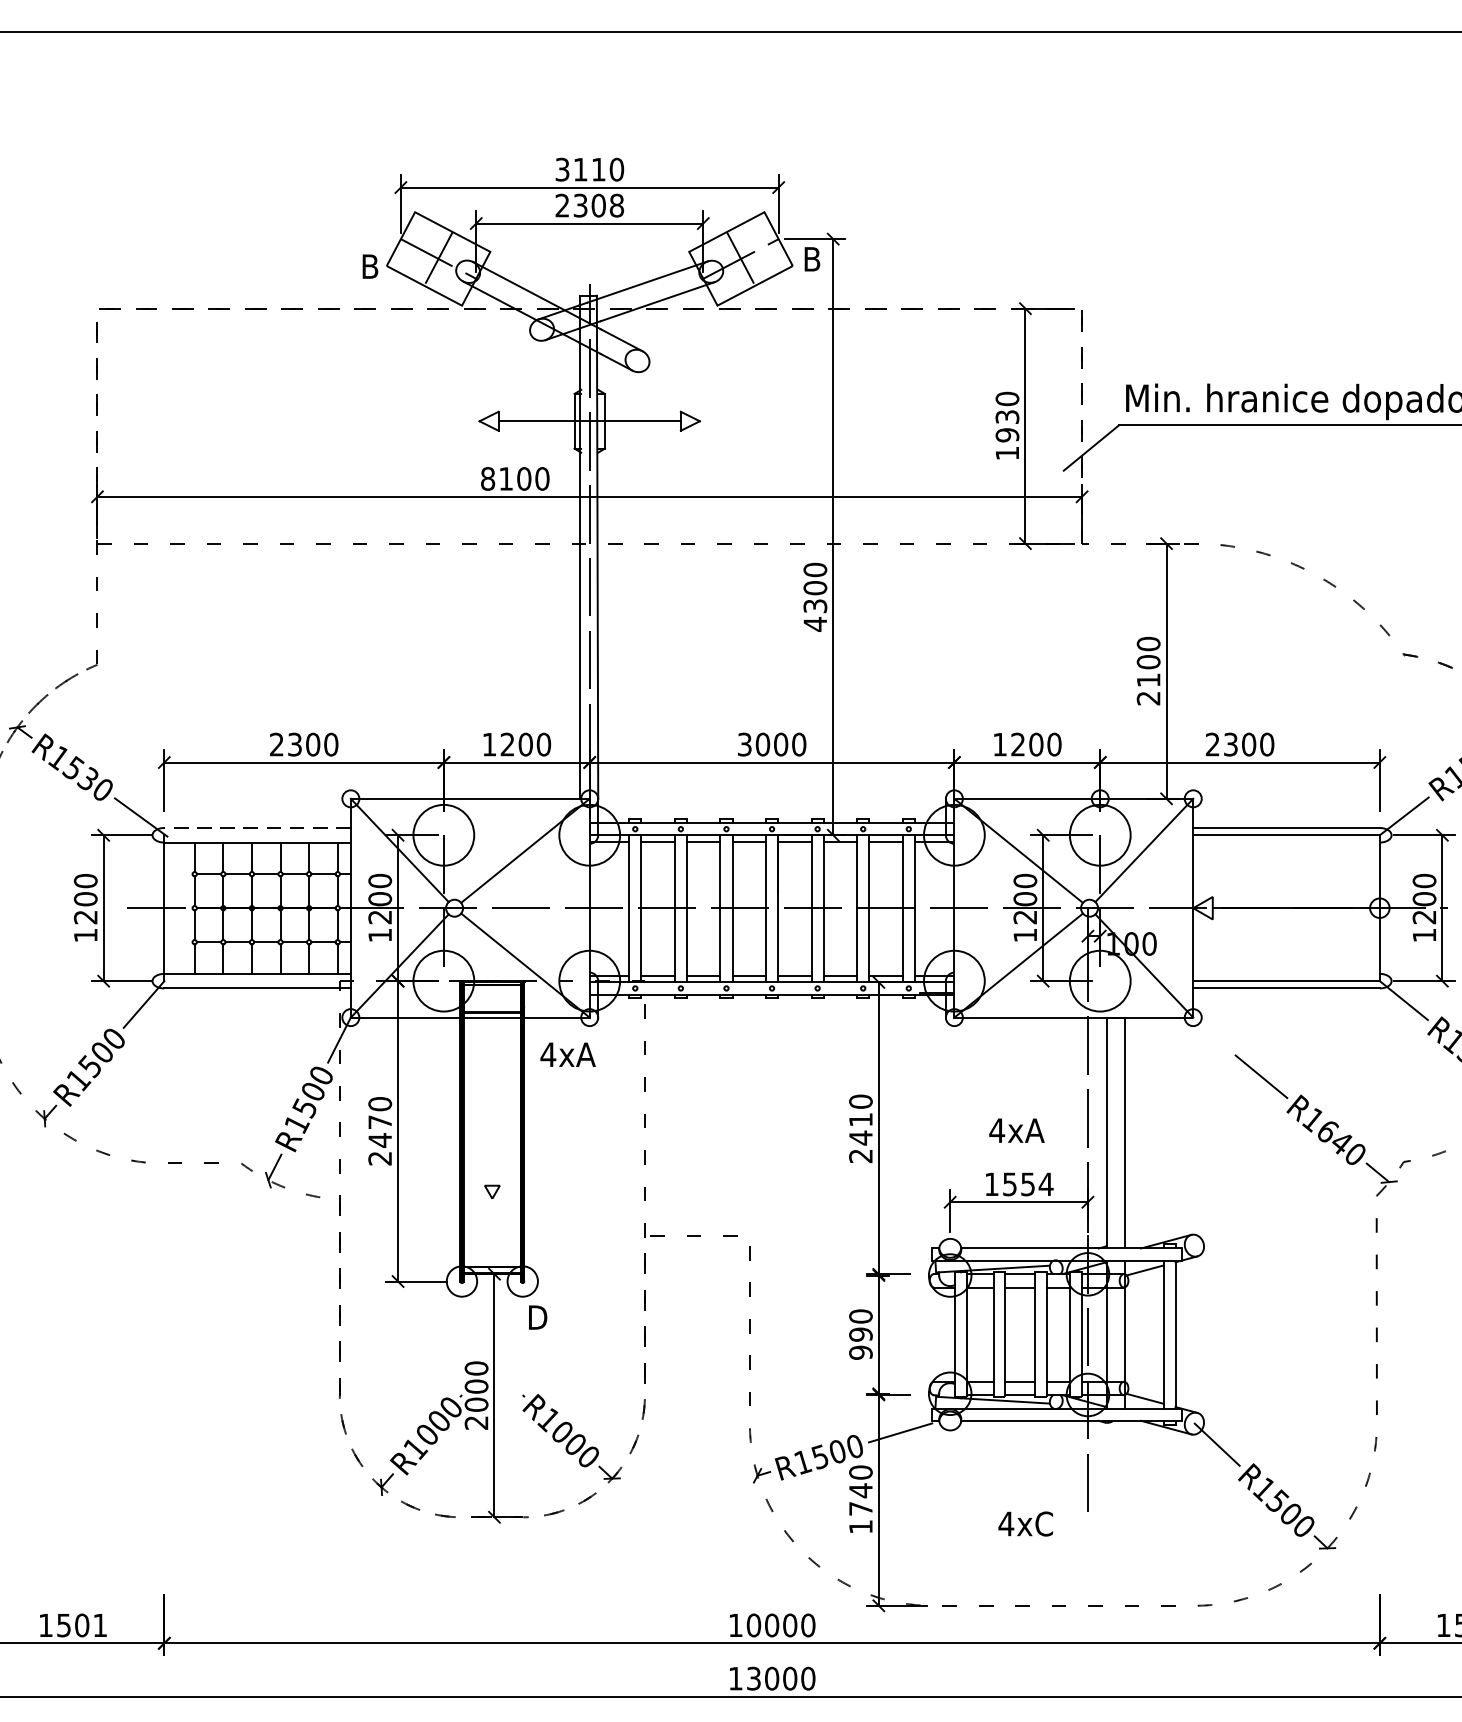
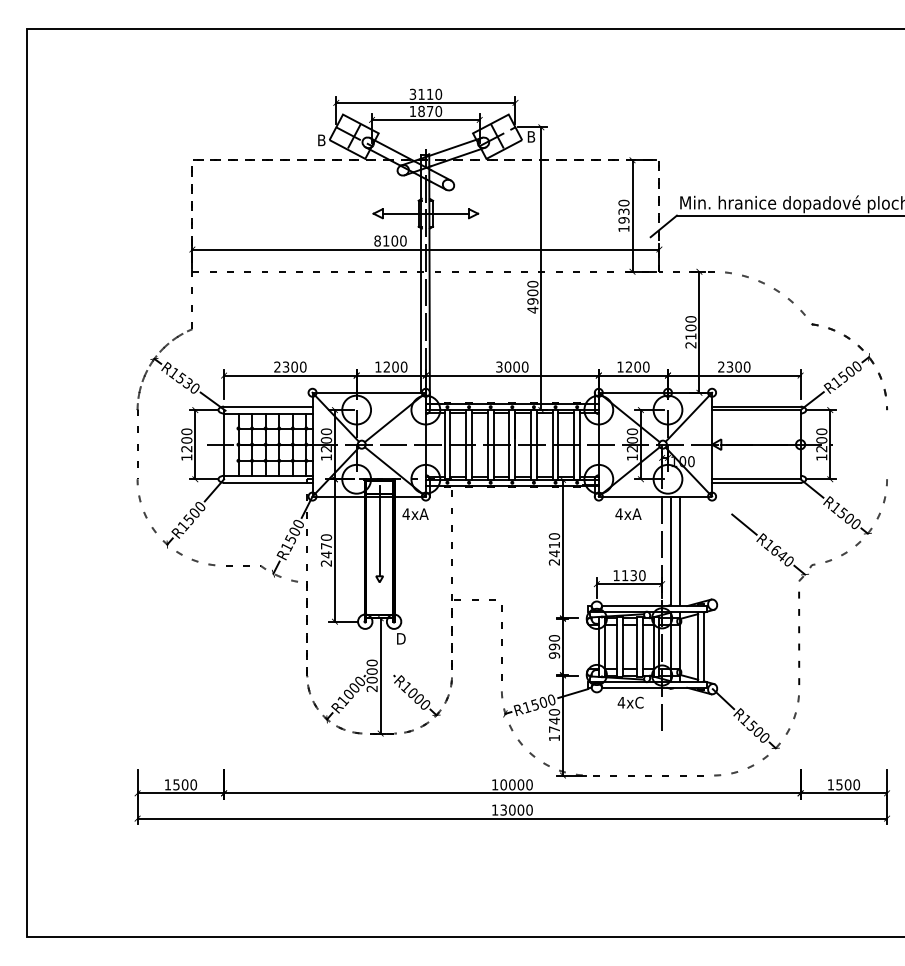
text: (588, 205) -> (425, 111), 2308 -> 1870
text: (814, 606) -> (532, 301), 4300 -> 4900
line: (255, 827) -> (267, 406), dashed -> solid
line: (491, 1089) -> (379, 530), added
text: (1016, 1129) -> (628, 513), moved
text: (1027, 1184) -> (633, 575), 1554 -> 1130
text: (1025, 1523) -> (630, 702), moved
text: (99, 1624) -> (193, 784), 1501 -> 1500

